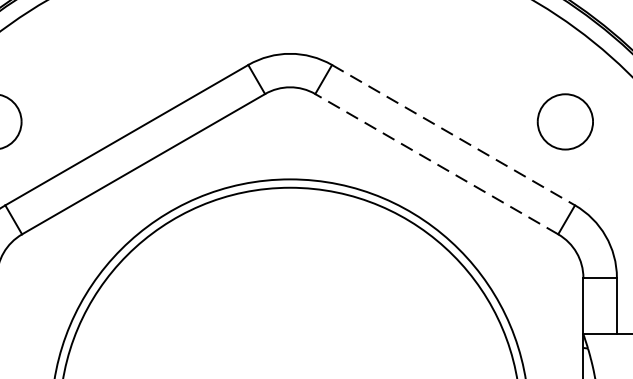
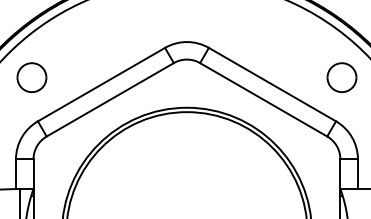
part: (564, 121) -> (341, 77), moved
line: (453, 134) -> (272, 84), dashed -> solid
line: (436, 163) -> (263, 99), dashed -> solid

